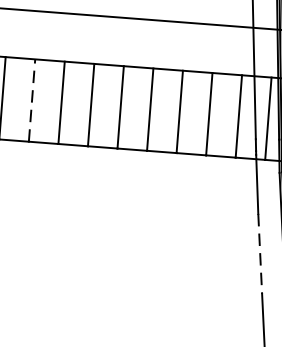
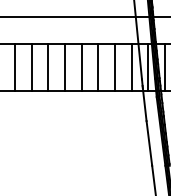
line: (32, 98) -> (15, 66), dashed -> solid
line: (260, 254) -> (149, 143), dashed -> solid

